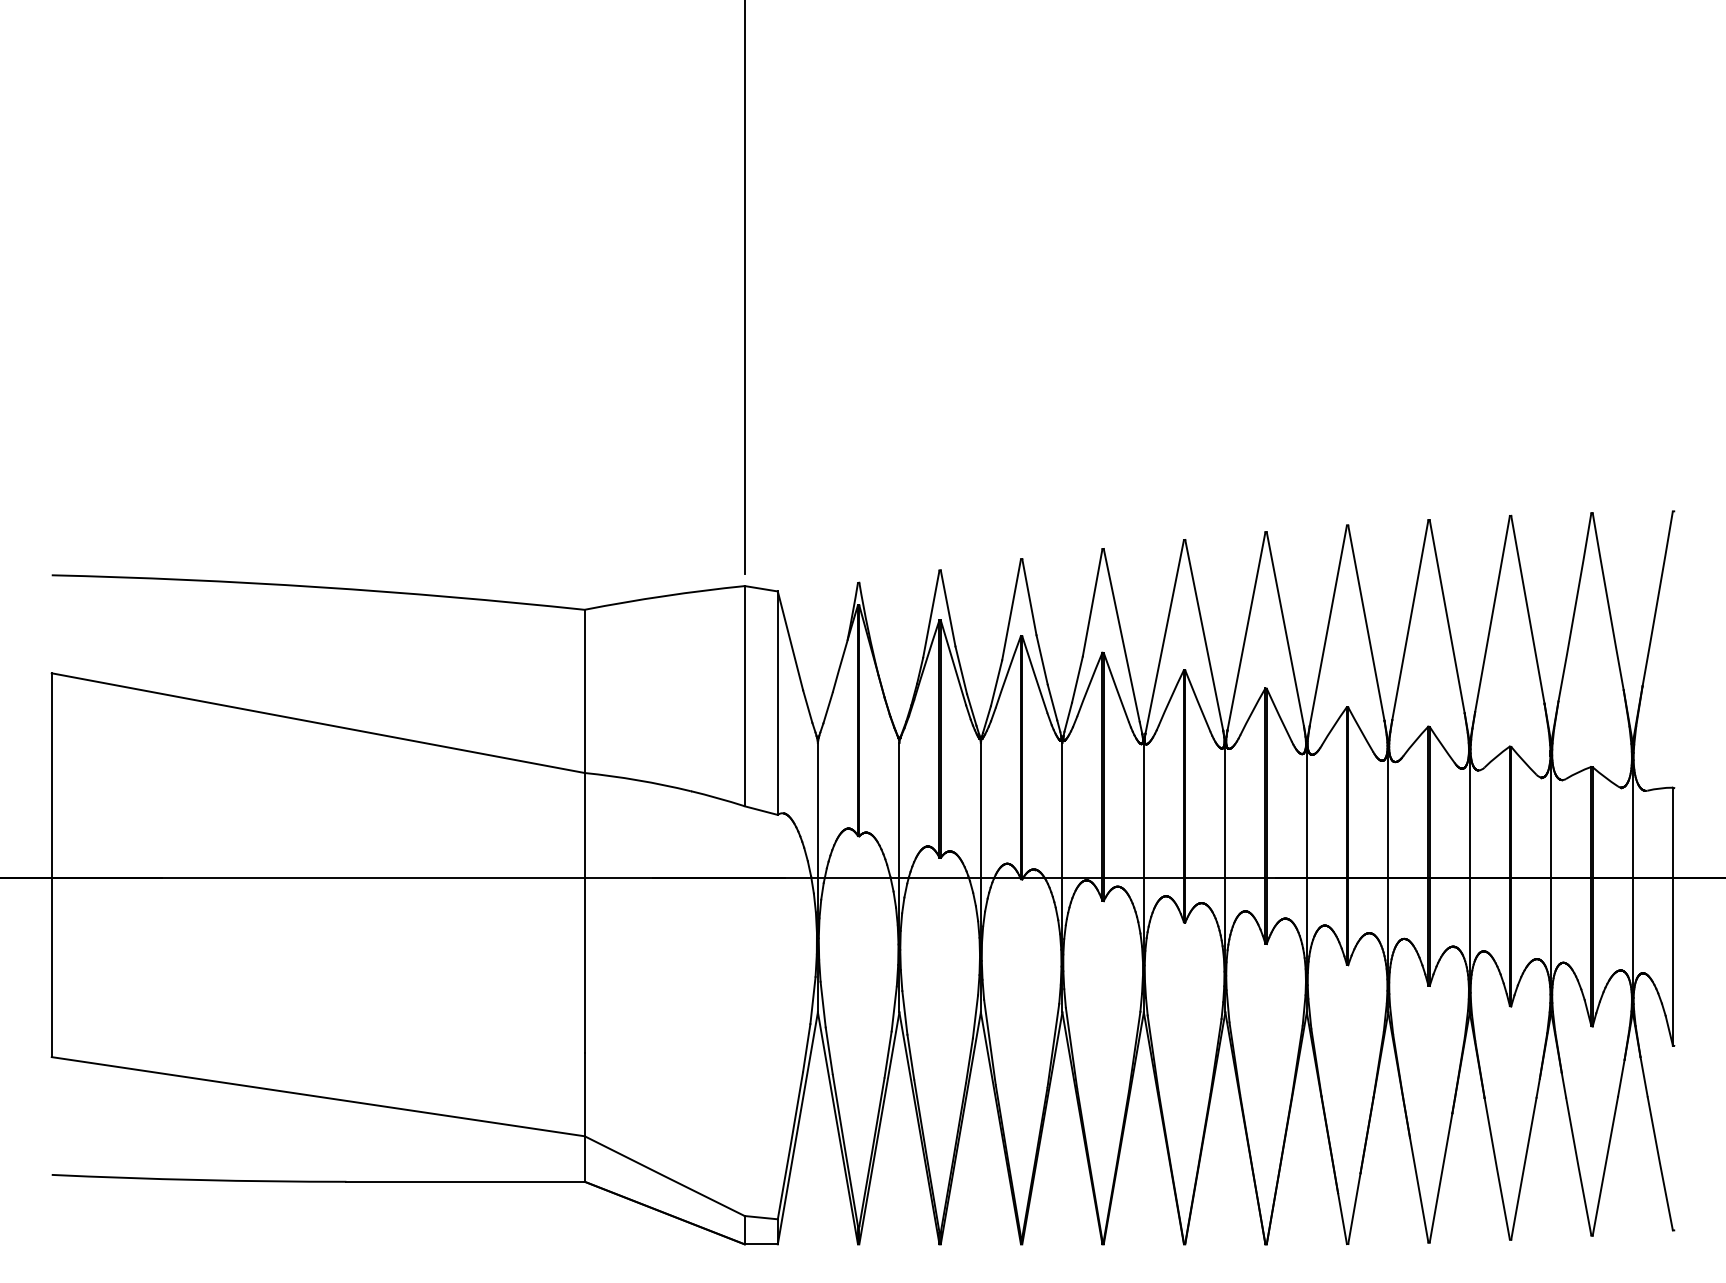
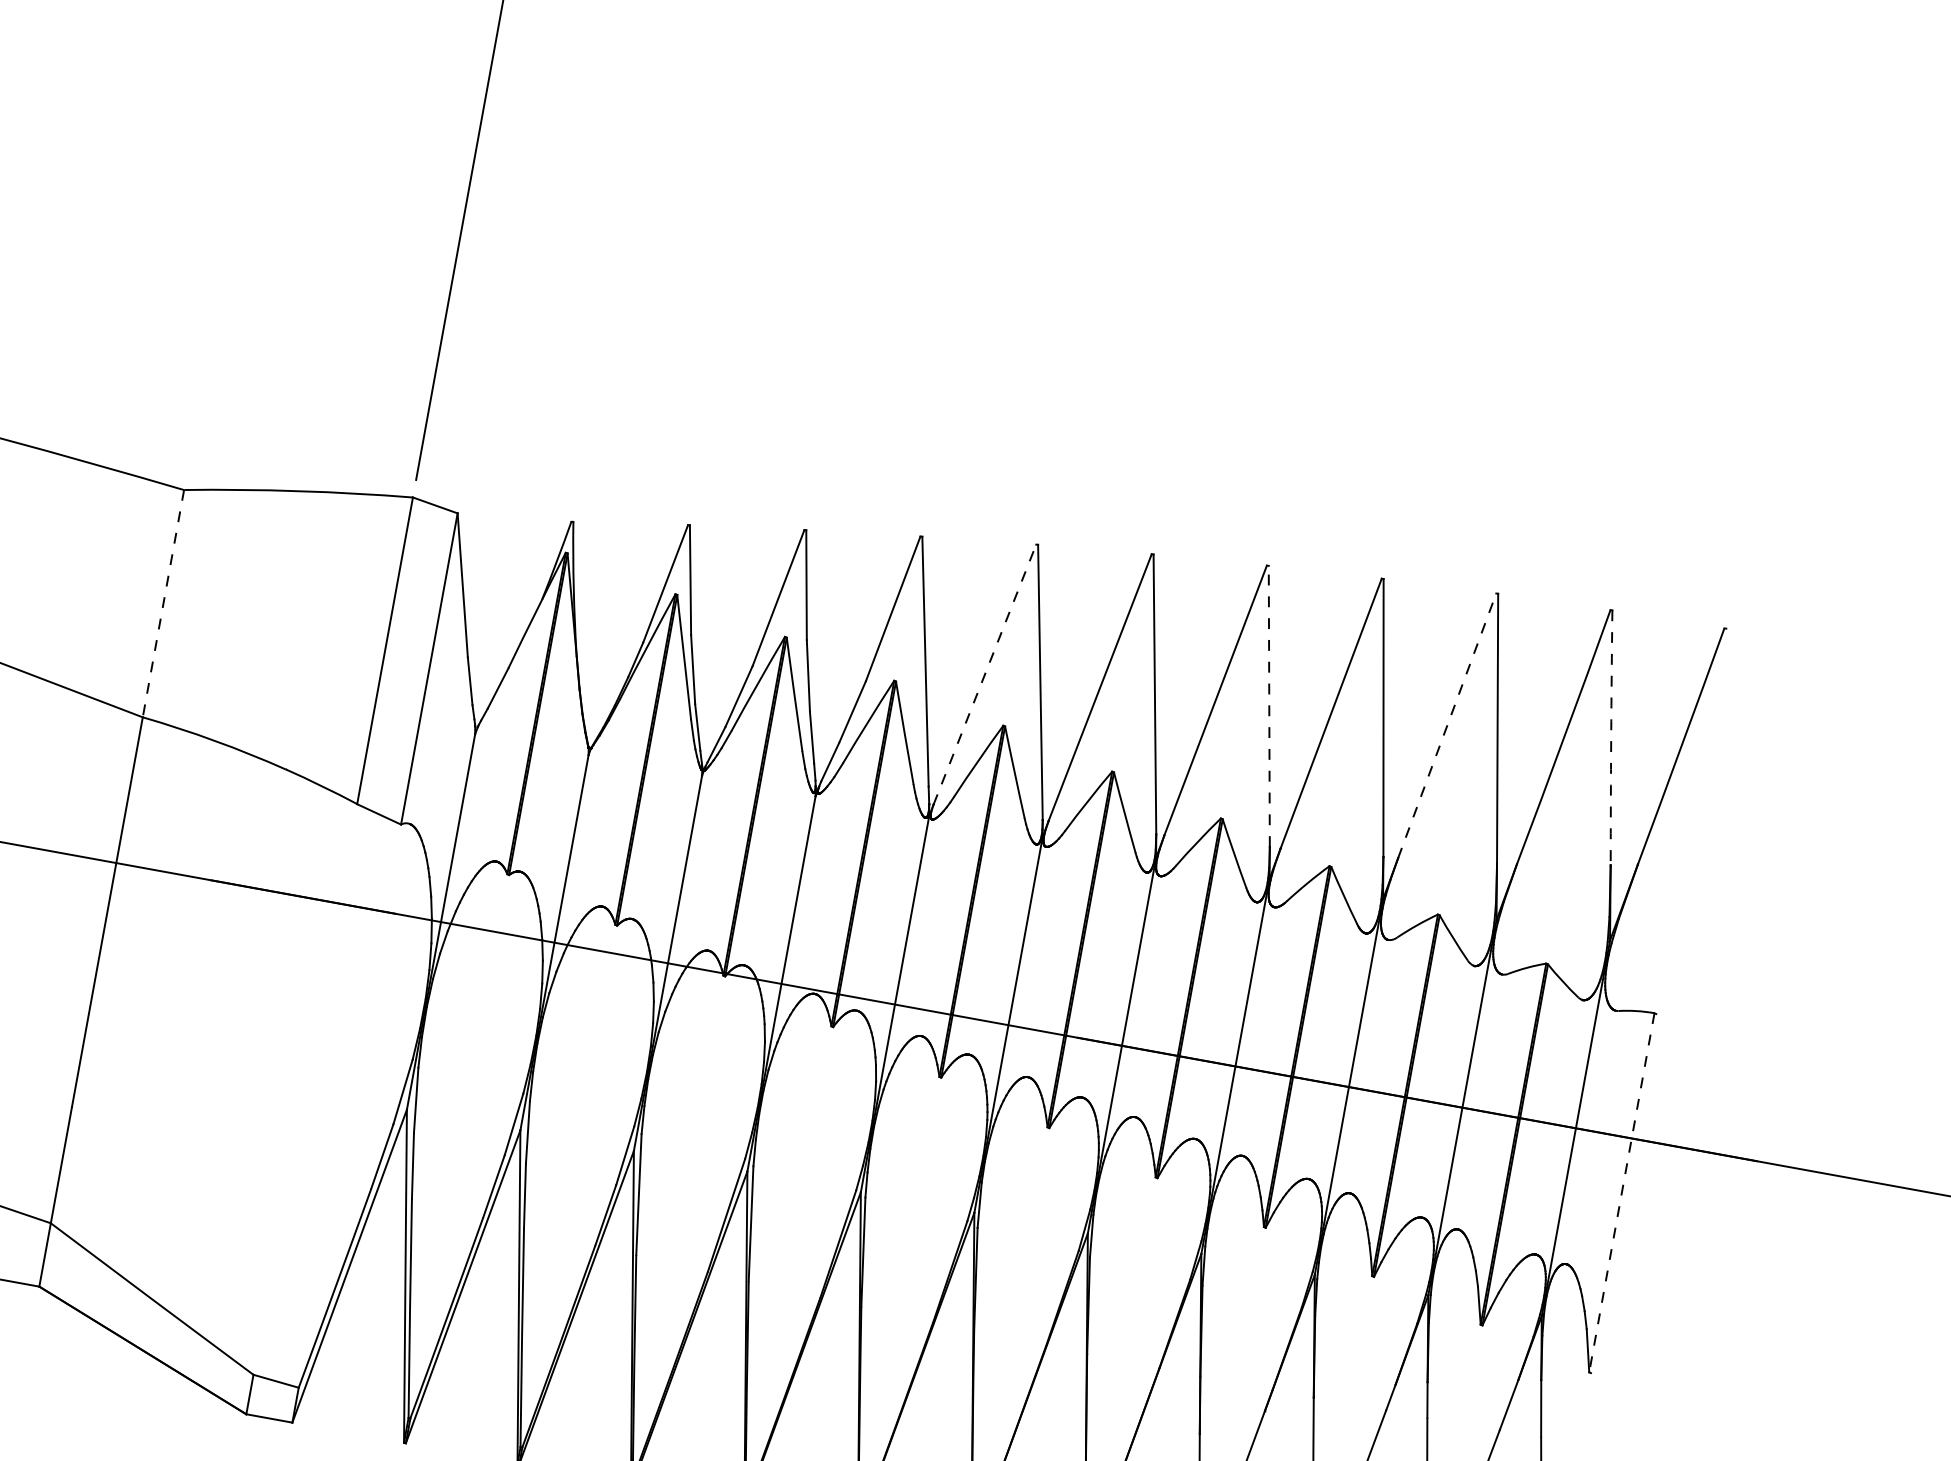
arc: (1607, 601) -> (1610, 737), solid -> dashed
line: (1492, 614) -> (1447, 726), solid -> dashed
line: (1366, 622) -> (1269, 705), solid -> dashed
line: (1164, 636) -> (984, 673), solid -> dashed
line: (584, 691) -> (163, 603), solid -> dashed
line: (1672, 916) -> (1621, 1192), solid -> dashed

